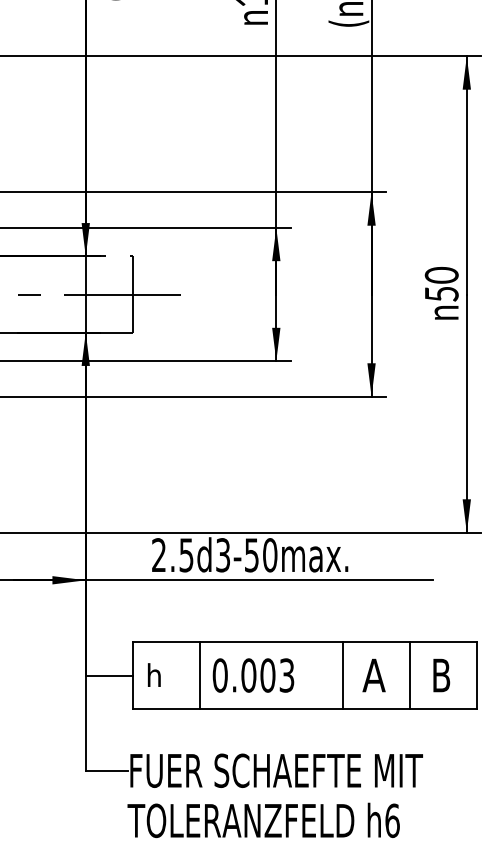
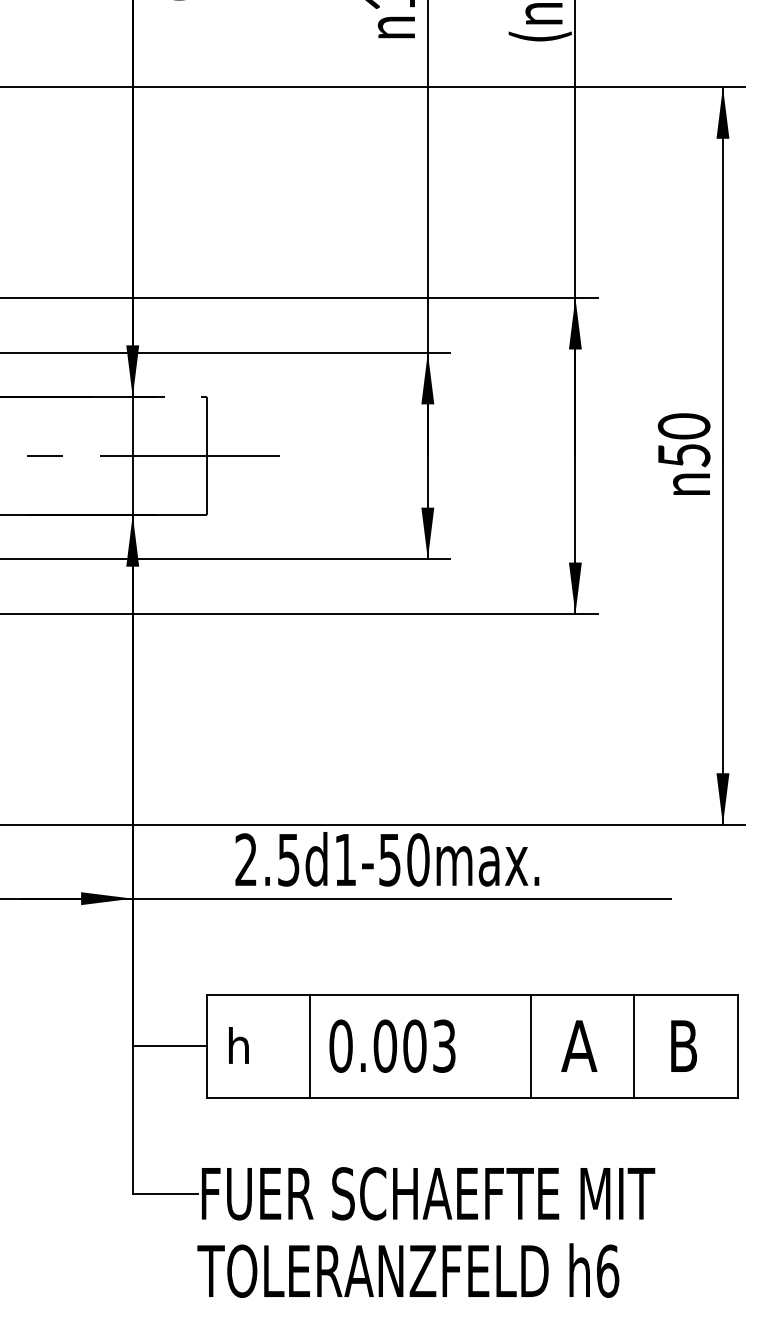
text: (222, 555) -> (344, 860), 2.5d3-50max. -> 2.5d1-50max.

